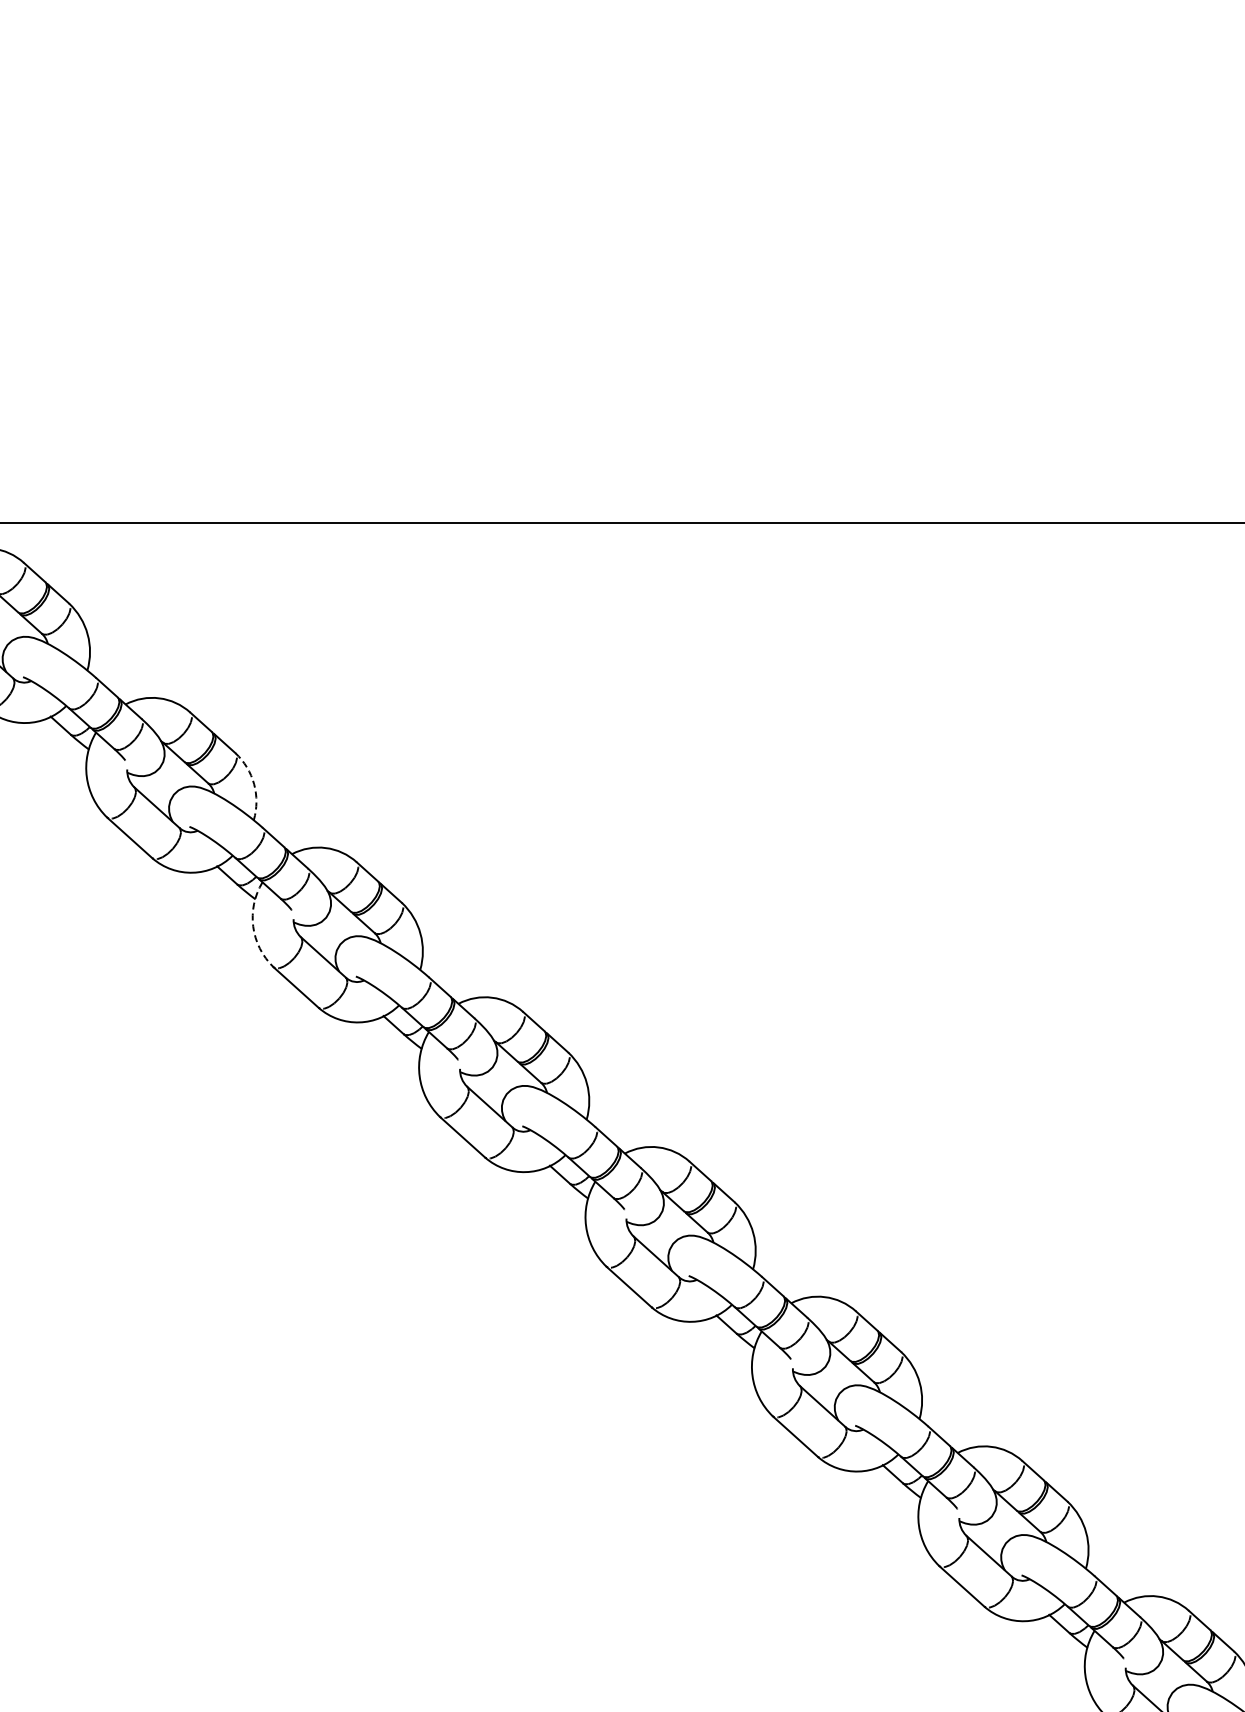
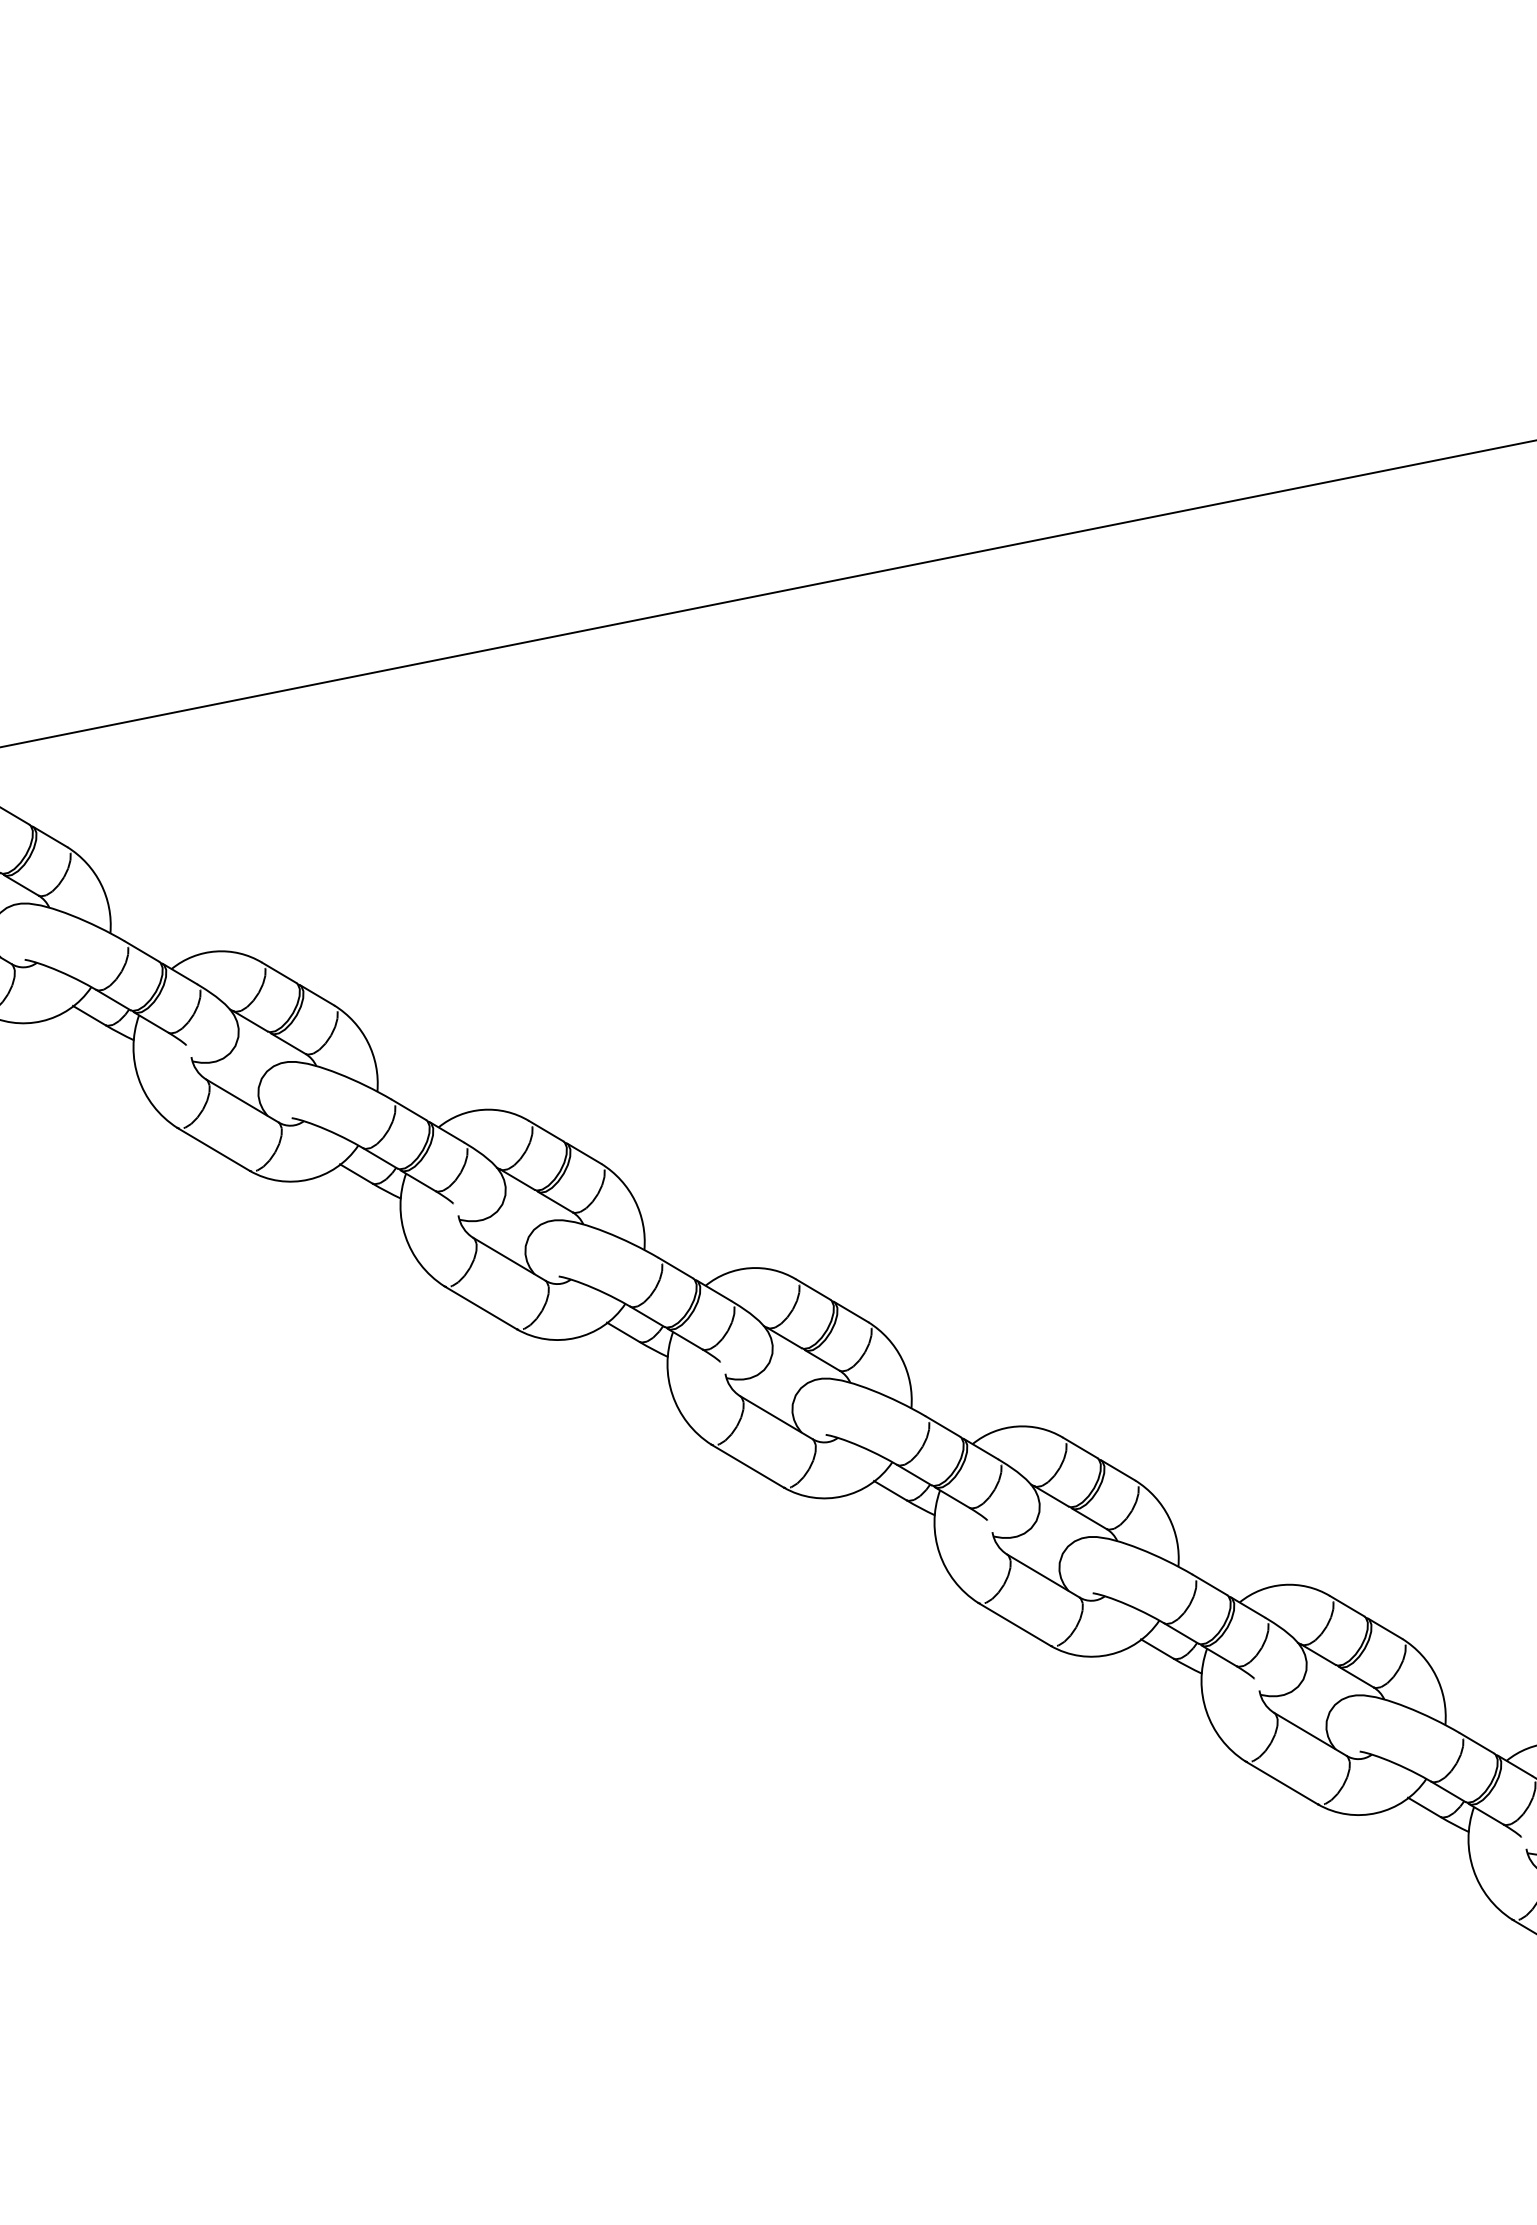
arc: (254, 784) -> (368, 1042), dashed -> solid
arc: (253, 926) -> (405, 1236), dashed -> solid

